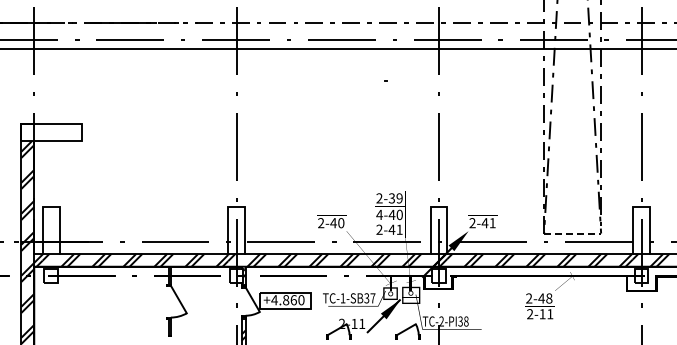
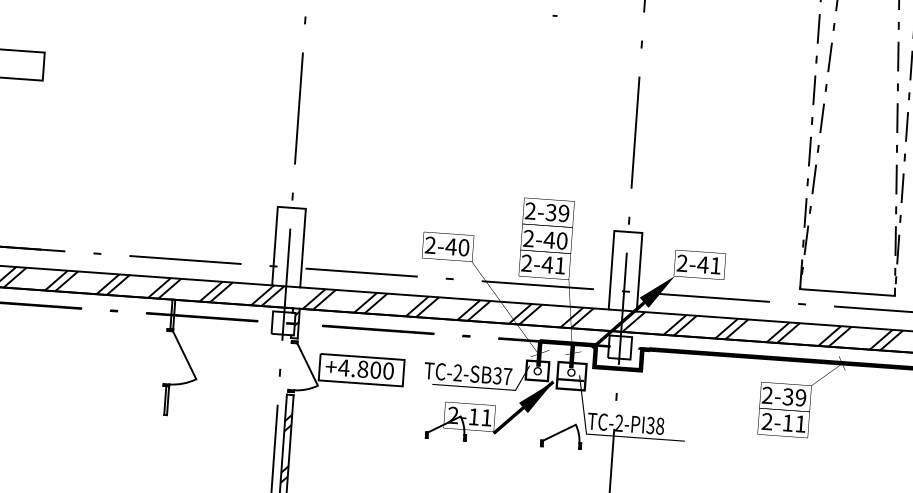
text: (379, 214) -> (528, 237), 4-40 -> 2-40
line: (572, 233) -> (847, 292), dashed -> solid
text: (342, 298) -> (457, 373), -1-SB37 -> -2-SB37
text: (545, 298) -> (794, 397), 2-48 -> 2-39
text: (293, 299) -> (375, 369), +4.860 -> +4.800

